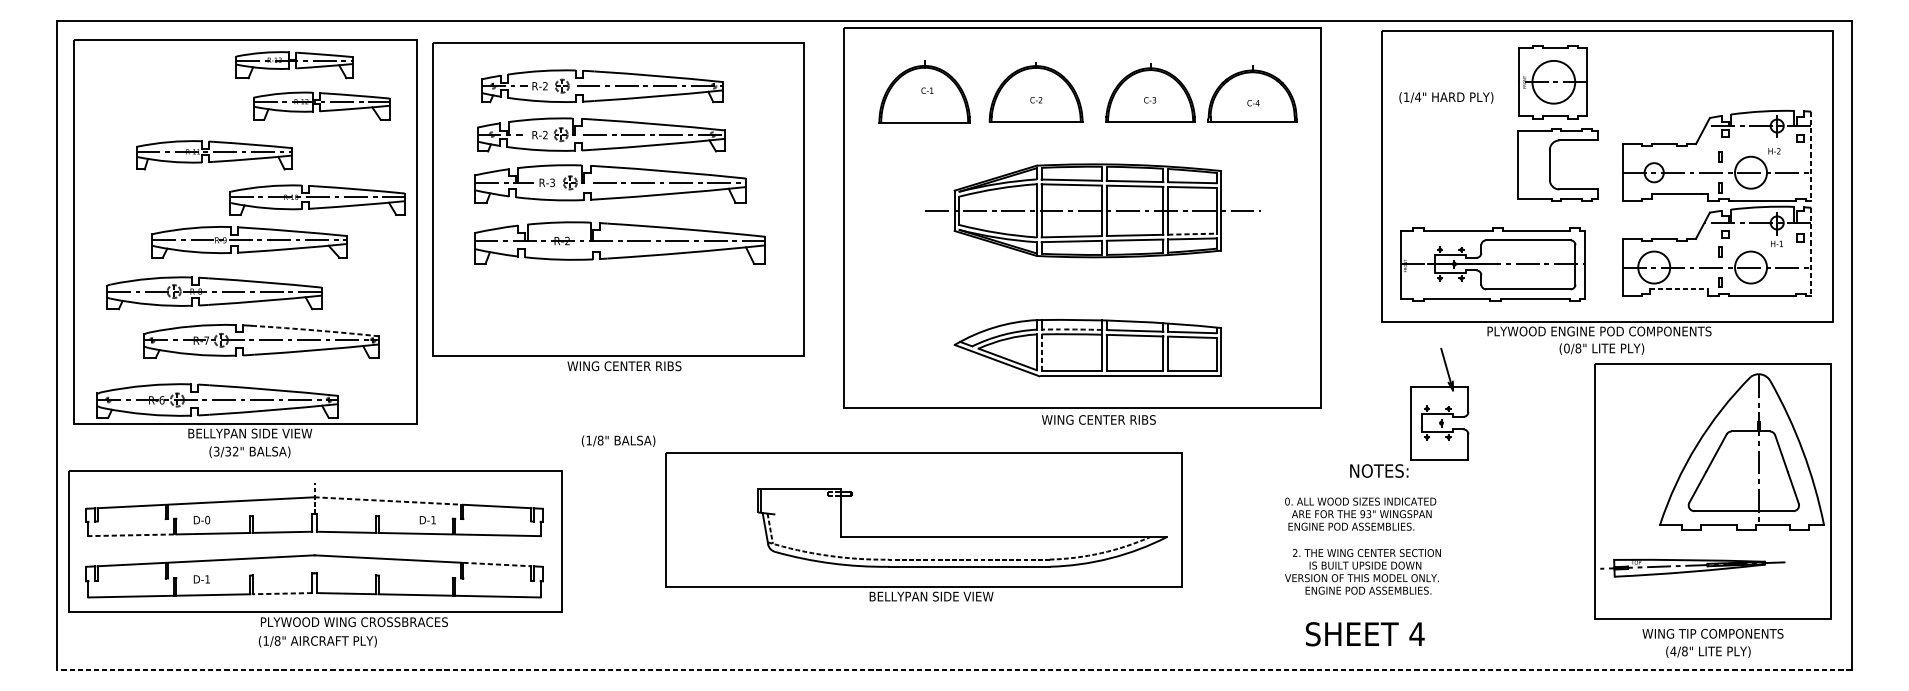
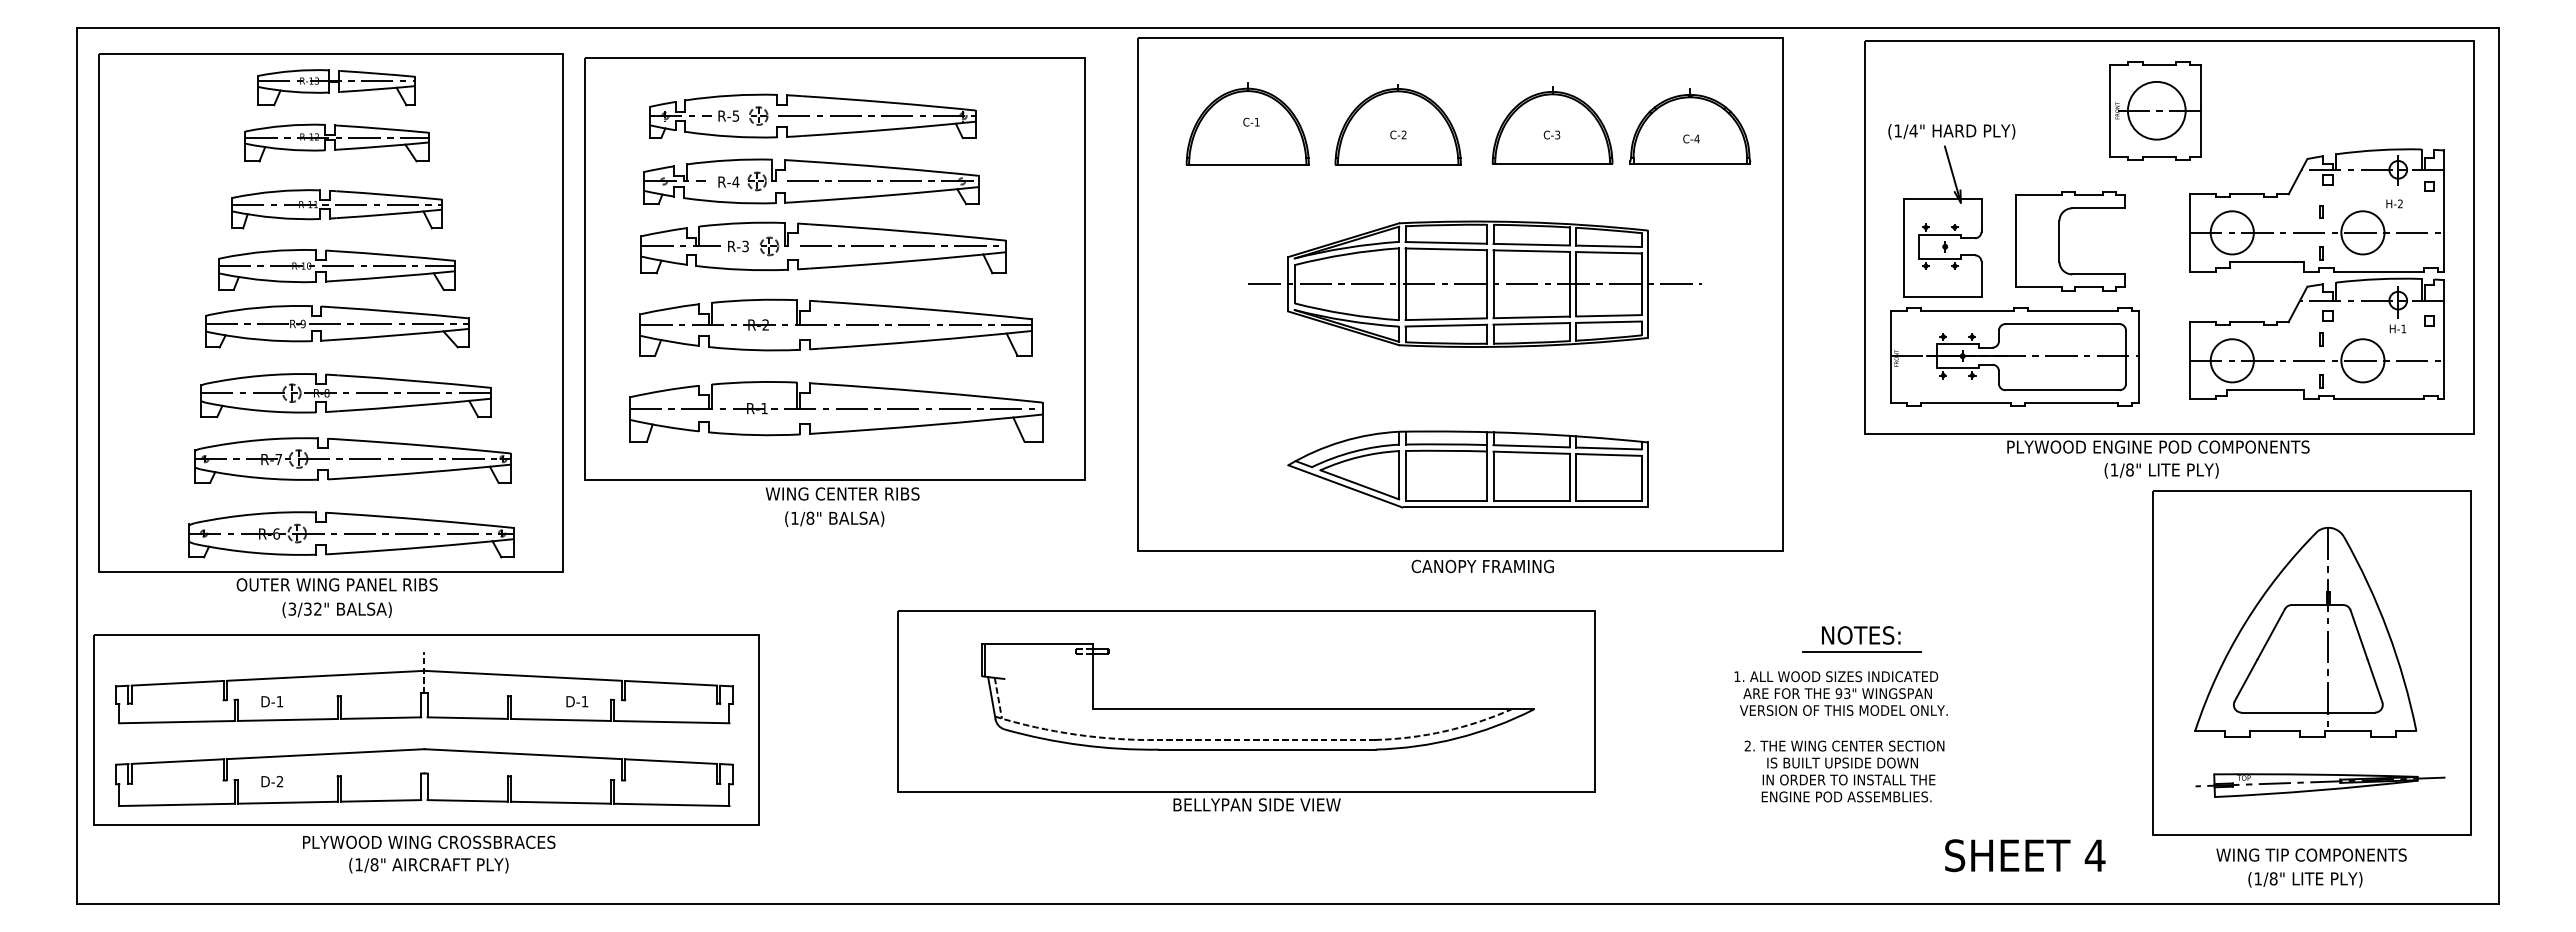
part: (294, 65) -> (336, 87), moved
part: (1552, 82) -> (2155, 110), moved
text: (545, 85) -> (735, 115), R-2 -> R-5
part: (321, 105) -> (336, 142), moved
text: (545, 134) -> (735, 181), R-2 -> R-4
part: (213, 155) -> (336, 209), moved
line: (1811, 156) -> (2444, 210), dashed -> solid
part: (1549, 165) -> (2059, 241), moved
circle: (1653, 172) -> (2231, 232), size x1.67
part: (316, 199) -> (336, 269), moved
line: (1192, 233) -> (1609, 315), dashed -> solid
line: (1811, 251) -> (2444, 339), dashed -> solid
line: (1678, 288) -> (2265, 389), dashed -> solid
part: (213, 293) -> (345, 395), moved
part: (619, 305) -> (836, 411), added
arc: (1071, 329) -> (1446, 444), dashed -> solid
arc: (316, 330) -> (427, 445), dashed -> solid
text: (1566, 348) -> (2114, 469), (0/8" -> (1/8"
line: (1041, 352) -> (1405, 475), dashed -> solid
part: (217, 400) -> (351, 534), moved
part: (1439, 404) -> (1942, 221), moved
text: (1098, 419) -> (1482, 566), WING CENTER RIBS -> CANOPY FRAMING
text: (249, 433) -> (336, 584), BELLYPAN SIDE VIEW -> OUTER WING PANEL RIBS
text: (618, 440) -> (834, 518), moved
part: (1741, 451) -> (2305, 632), moved
line: (1379, 482) -> (1861, 651), added
line: (388, 500) -> (523, 675), dashed -> solid
text: (1287, 501) -> (1737, 676), 0. -> 1.
text: (207, 520) -> (279, 701), D-0 -> D-1
text: (1365, 526) -> (1842, 710), ENGINE POD ASSEMBLIES. -> VERSION OF THIS MODEL ONLY.
line: (130, 535) -> (176, 722), dashed -> solid
part: (962, 536) -> (1257, 708), moved
line: (497, 564) -> (671, 761), dashed -> solid
part: (1692, 568) -> (2320, 785), moved
text: (1361, 577) -> (1837, 779), VERSION OF THIS MODEL ONLY. -> IN ORDER TO INSTALL THE
text: (207, 579) -> (279, 781), D-1 -> D-2
line: (282, 593) -> (380, 800), dashed -> solid
text: (354, 621) -> (429, 841), moved
text: (1365, 634) -> (2025, 855), moved
text: (1673, 651) -> (2258, 878), (4/8" -> (1/8"
line: (954, 669) -> (1288, 903), dashed -> solid

